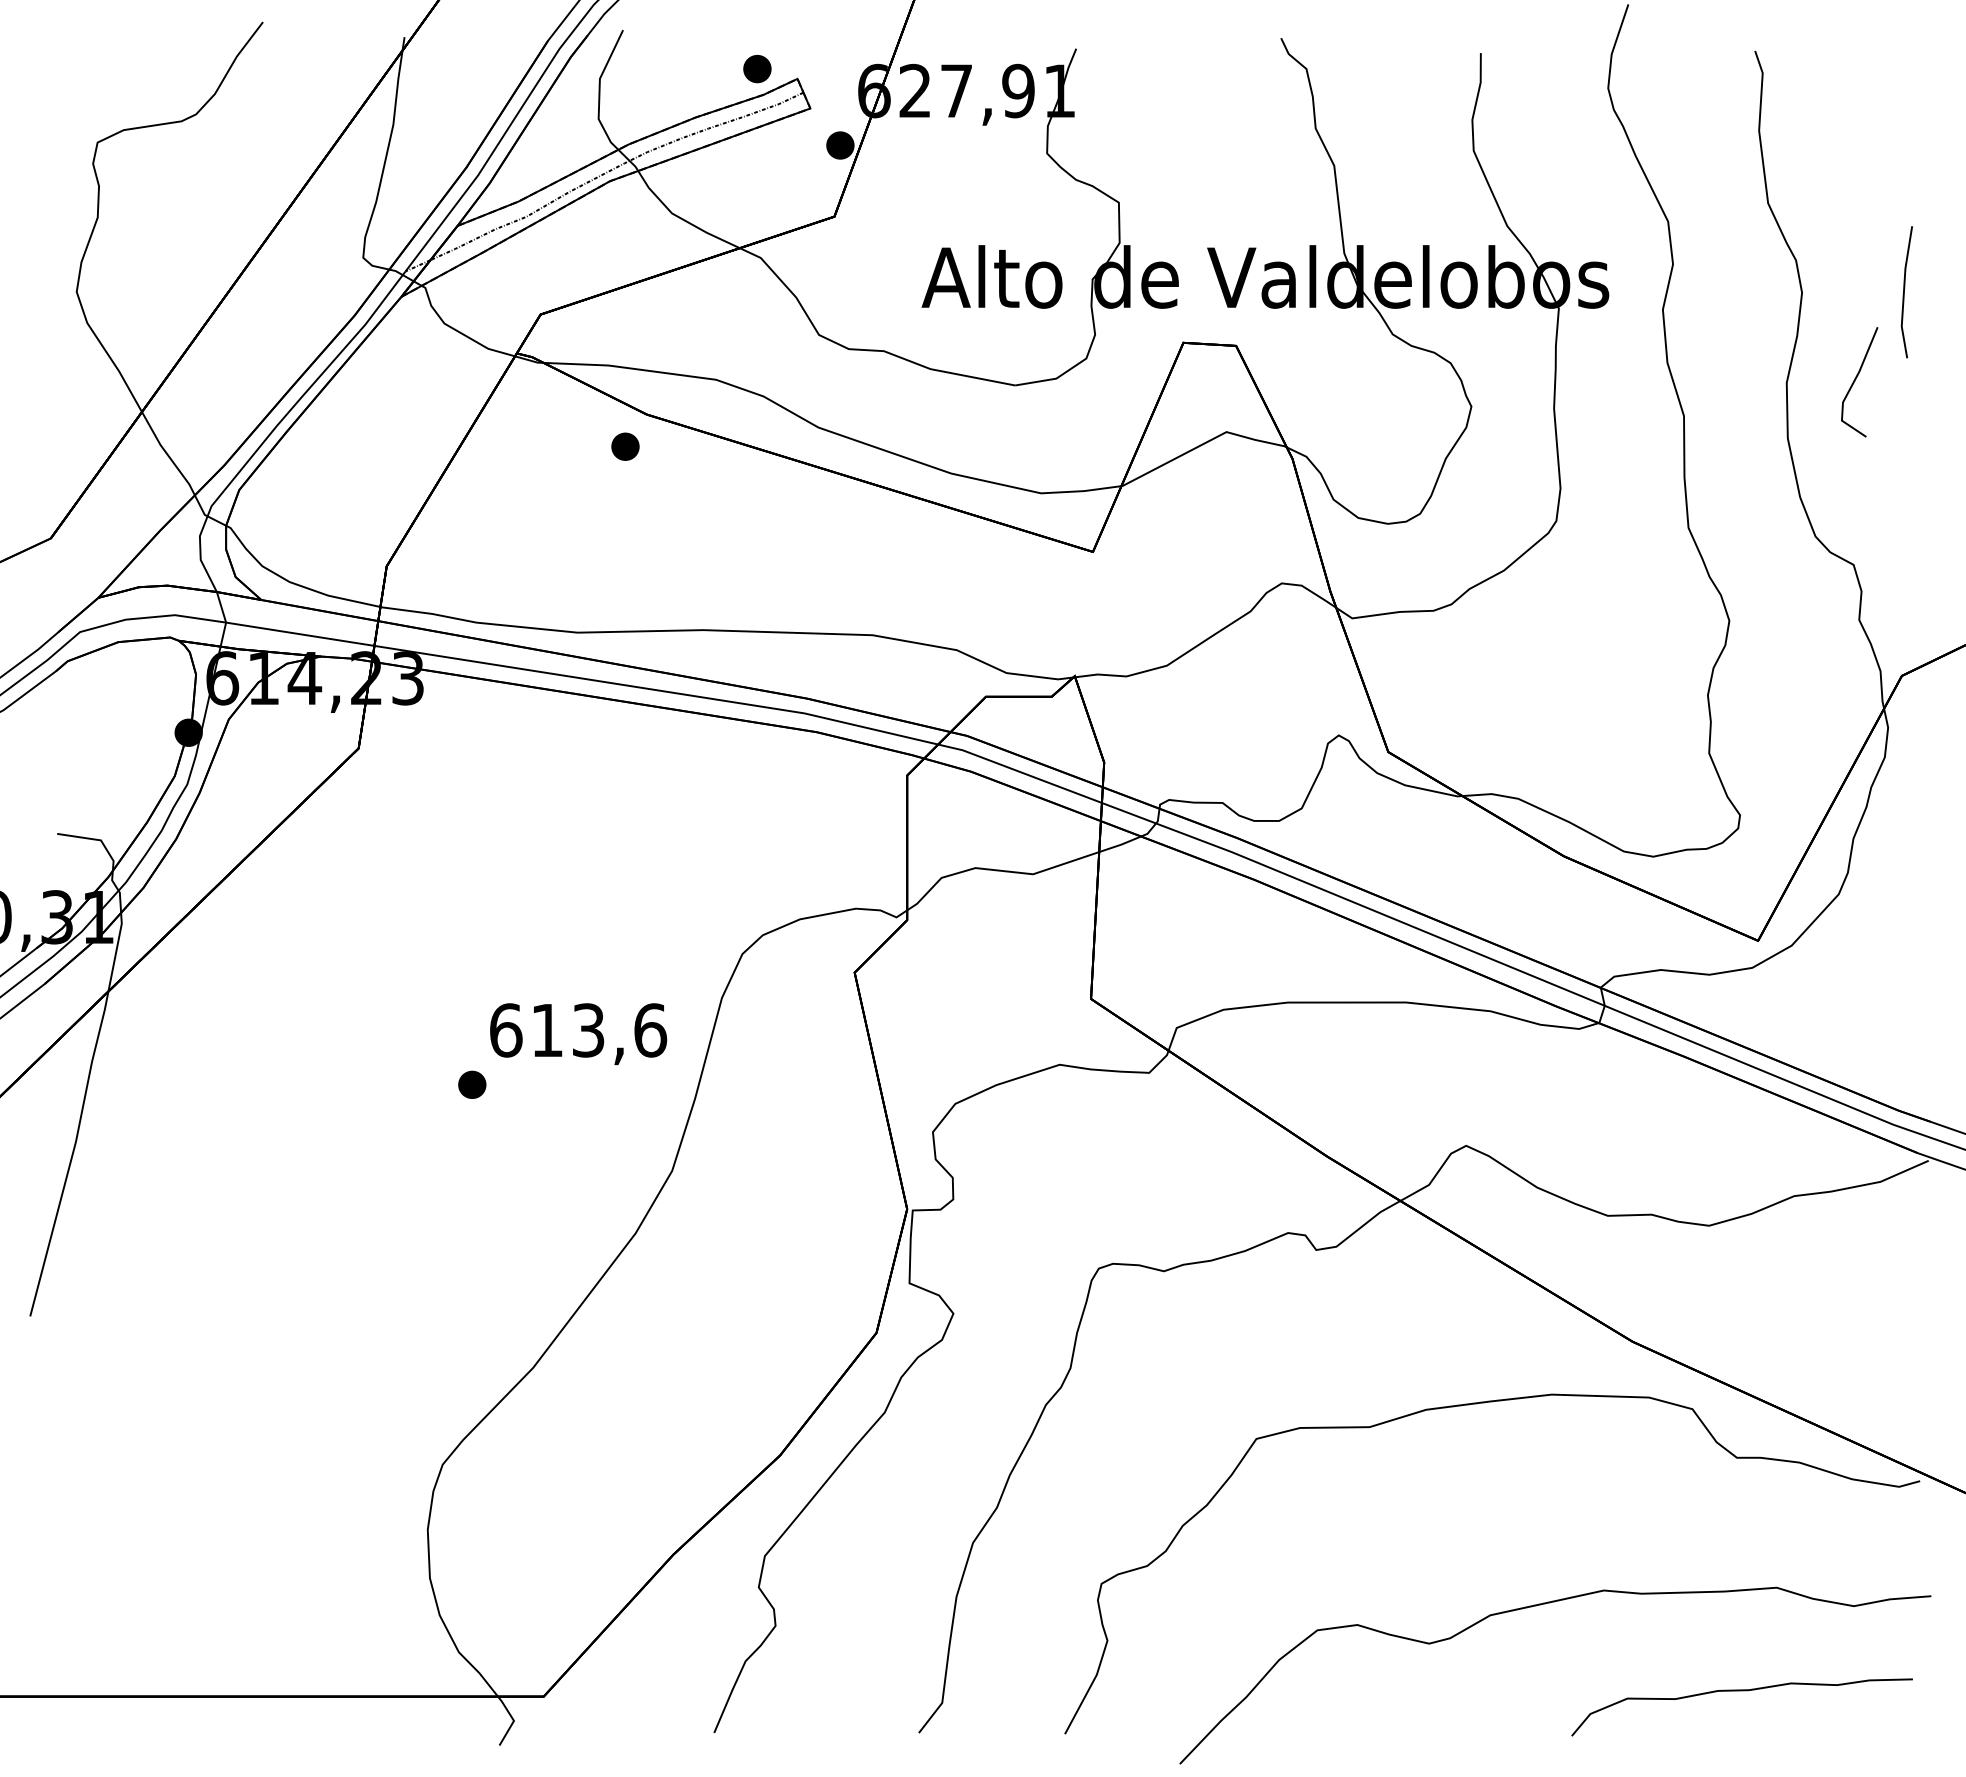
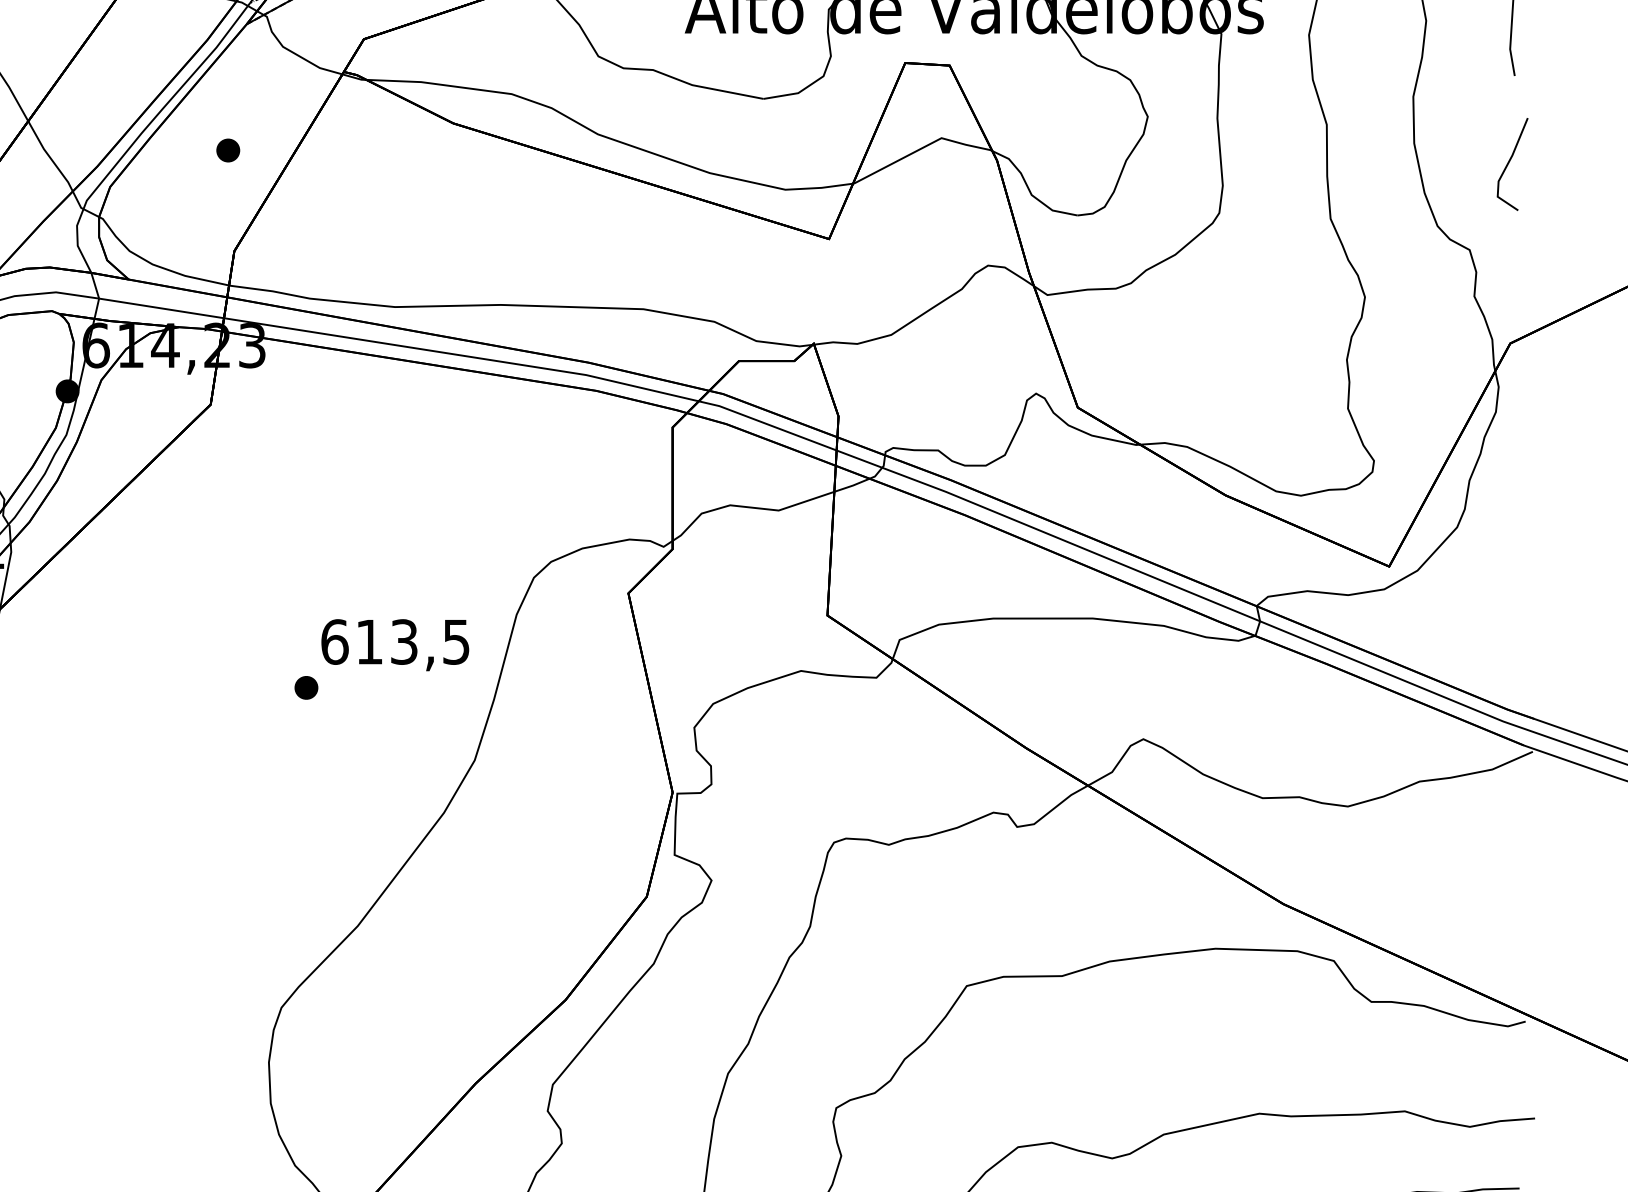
line: (1855, 381) -> (1509, 163), moved
part: (625, 446) -> (228, 150), moved
text: (650, 1030) -> (456, 642), 613,6 -> 613,5

